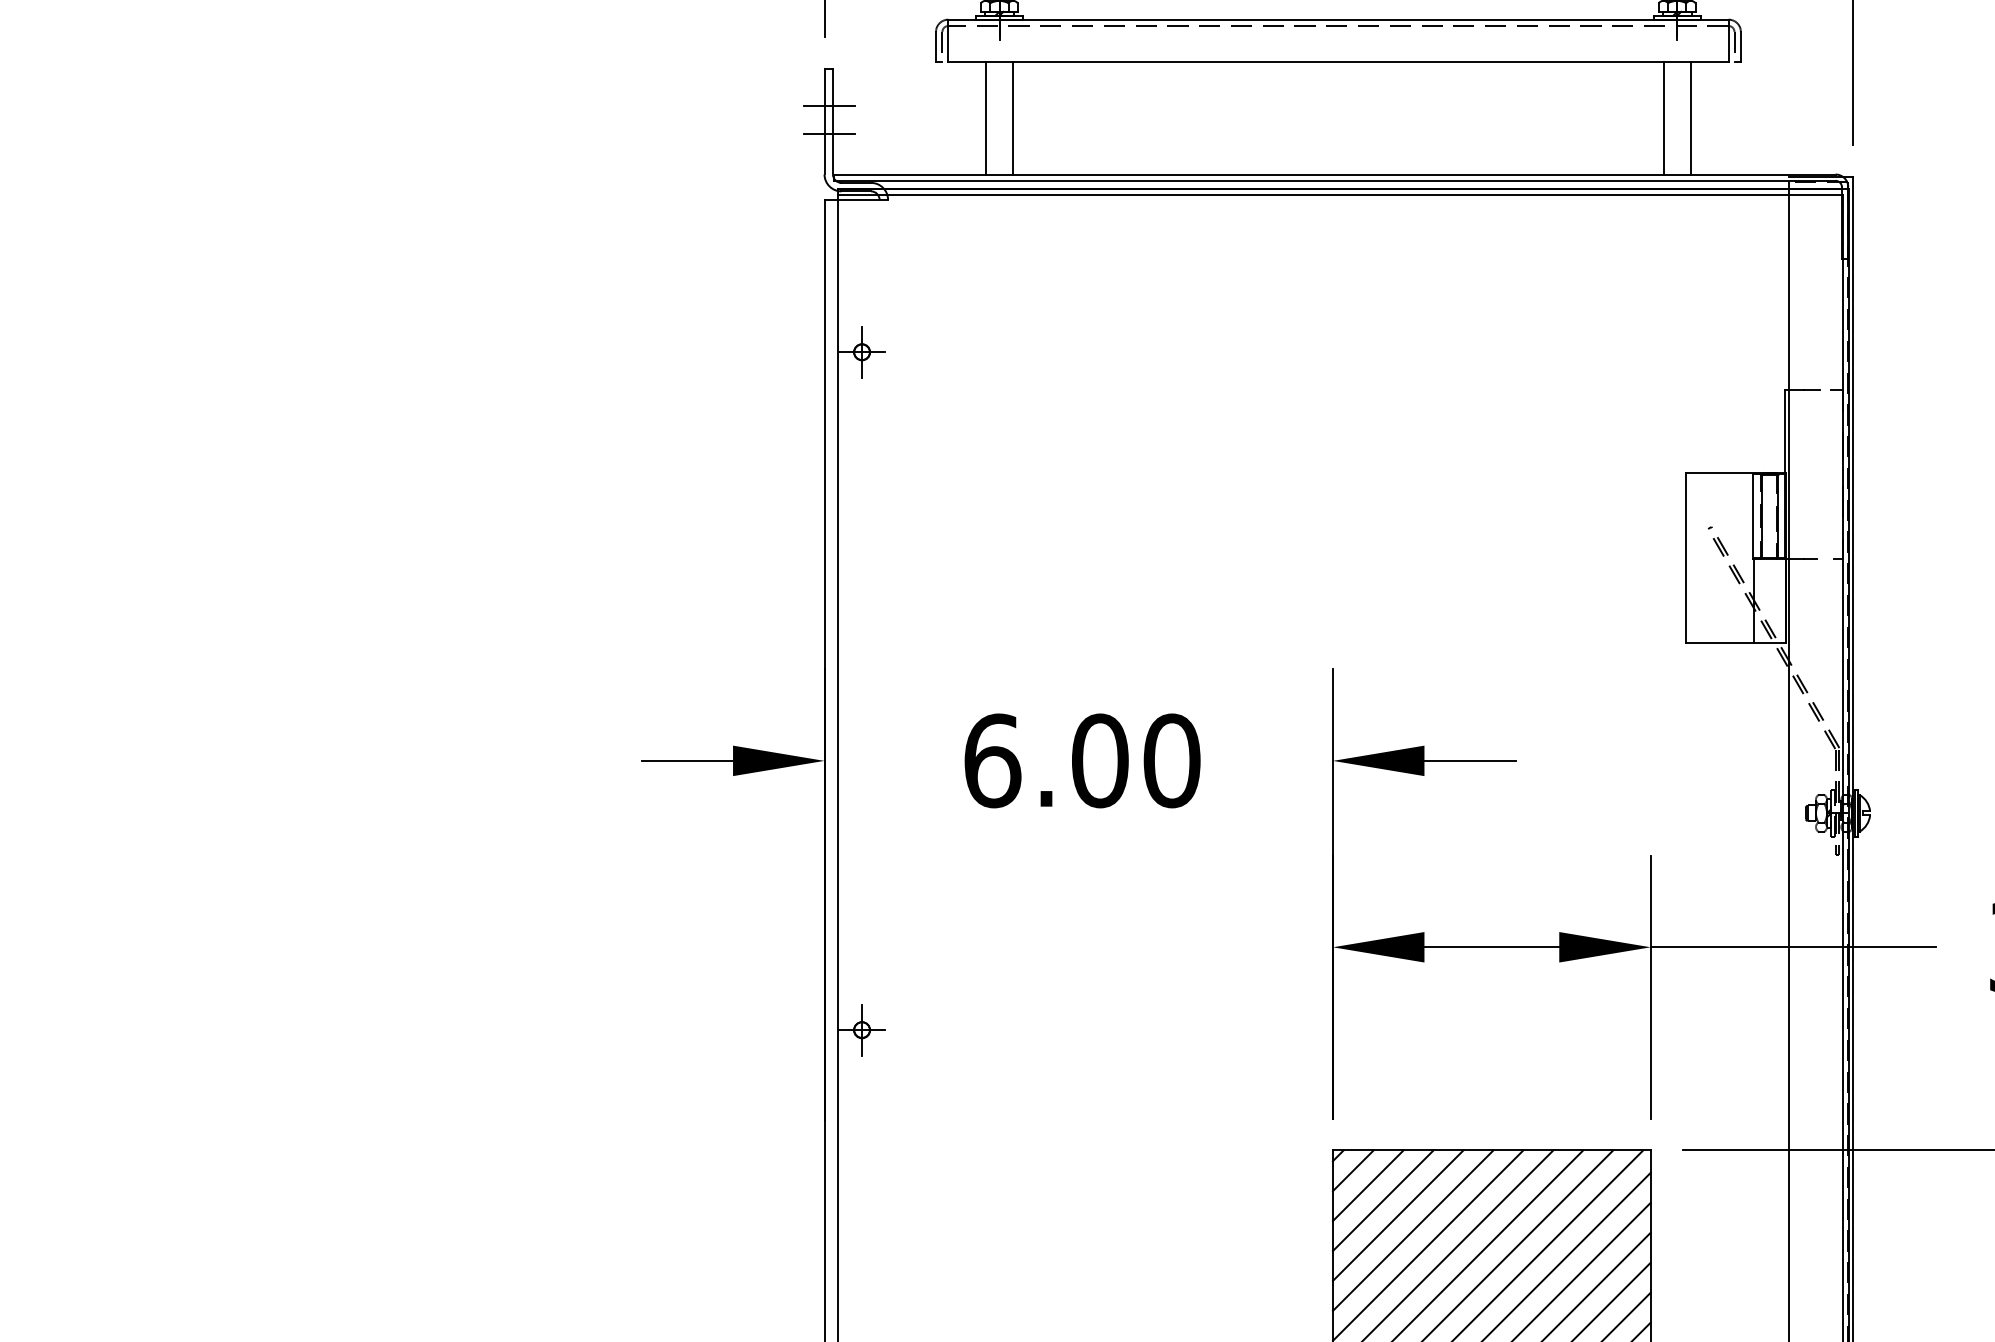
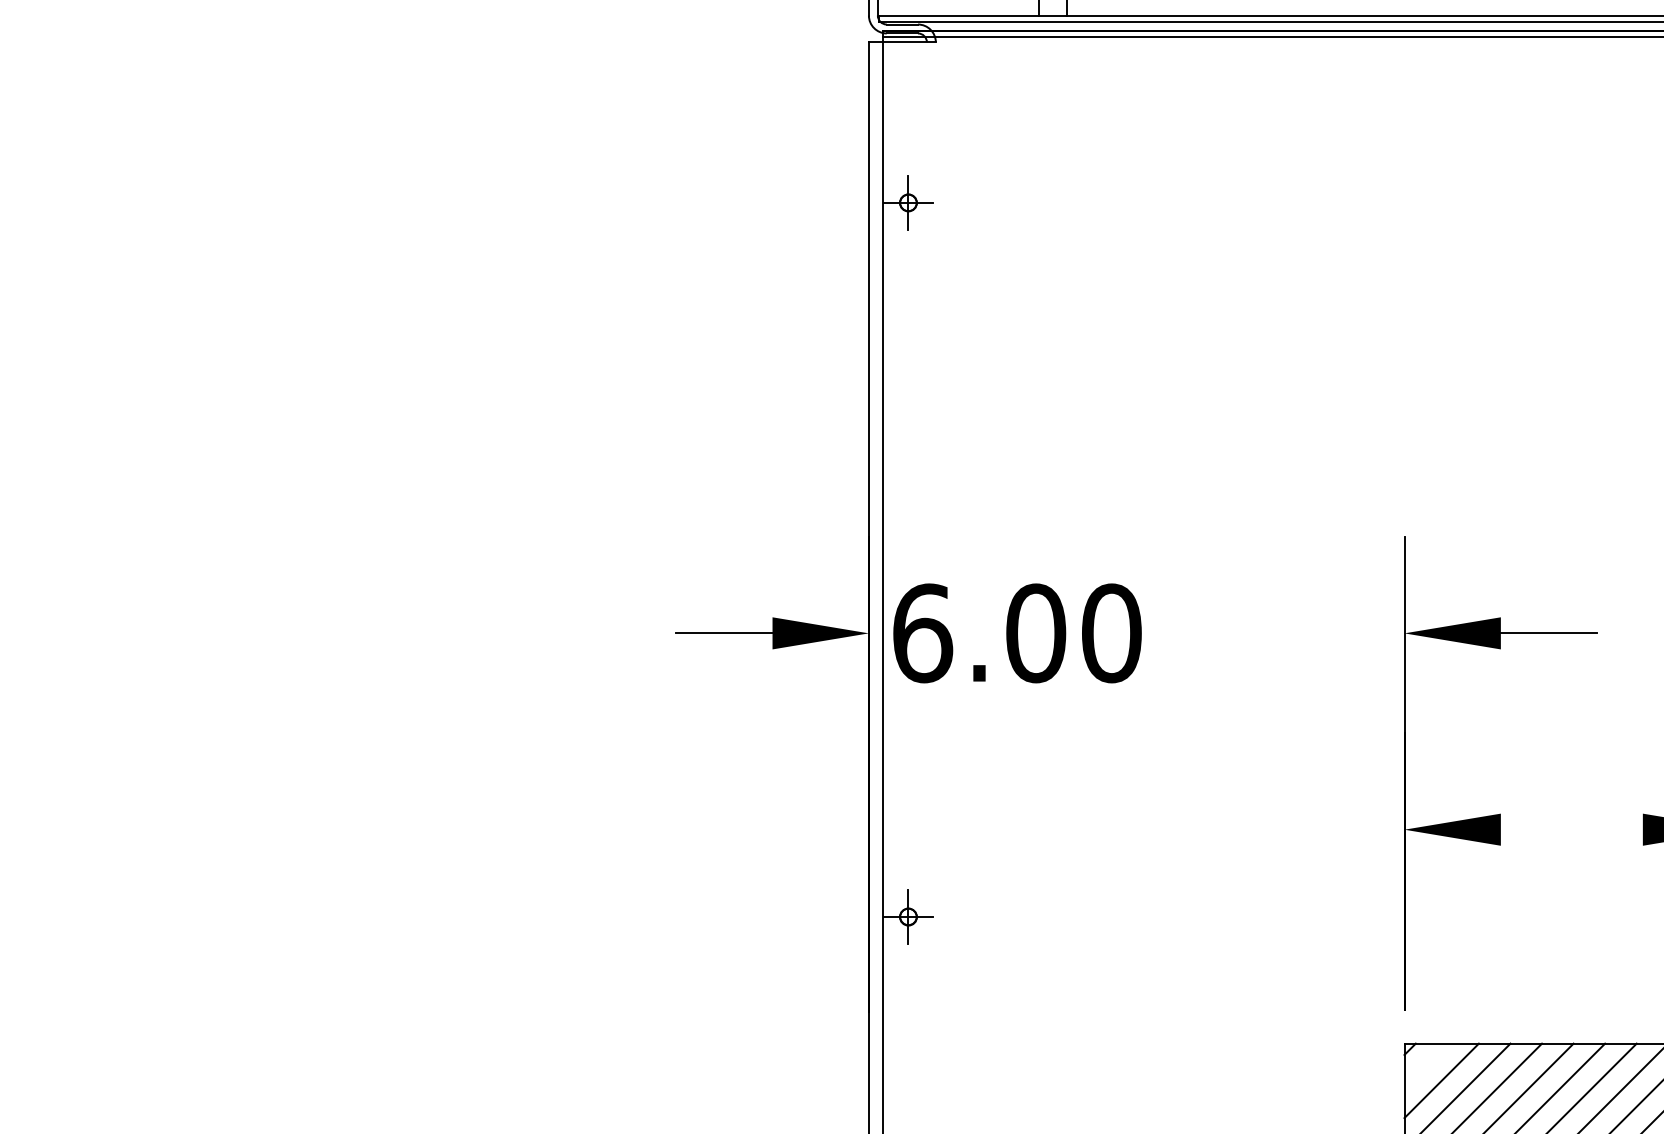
text: (1082, 760) -> (1017, 632), moved
line: (1491, 947) -> (1571, 829), removed
line: (1352, 1170) -> (1425, 1064), removed

